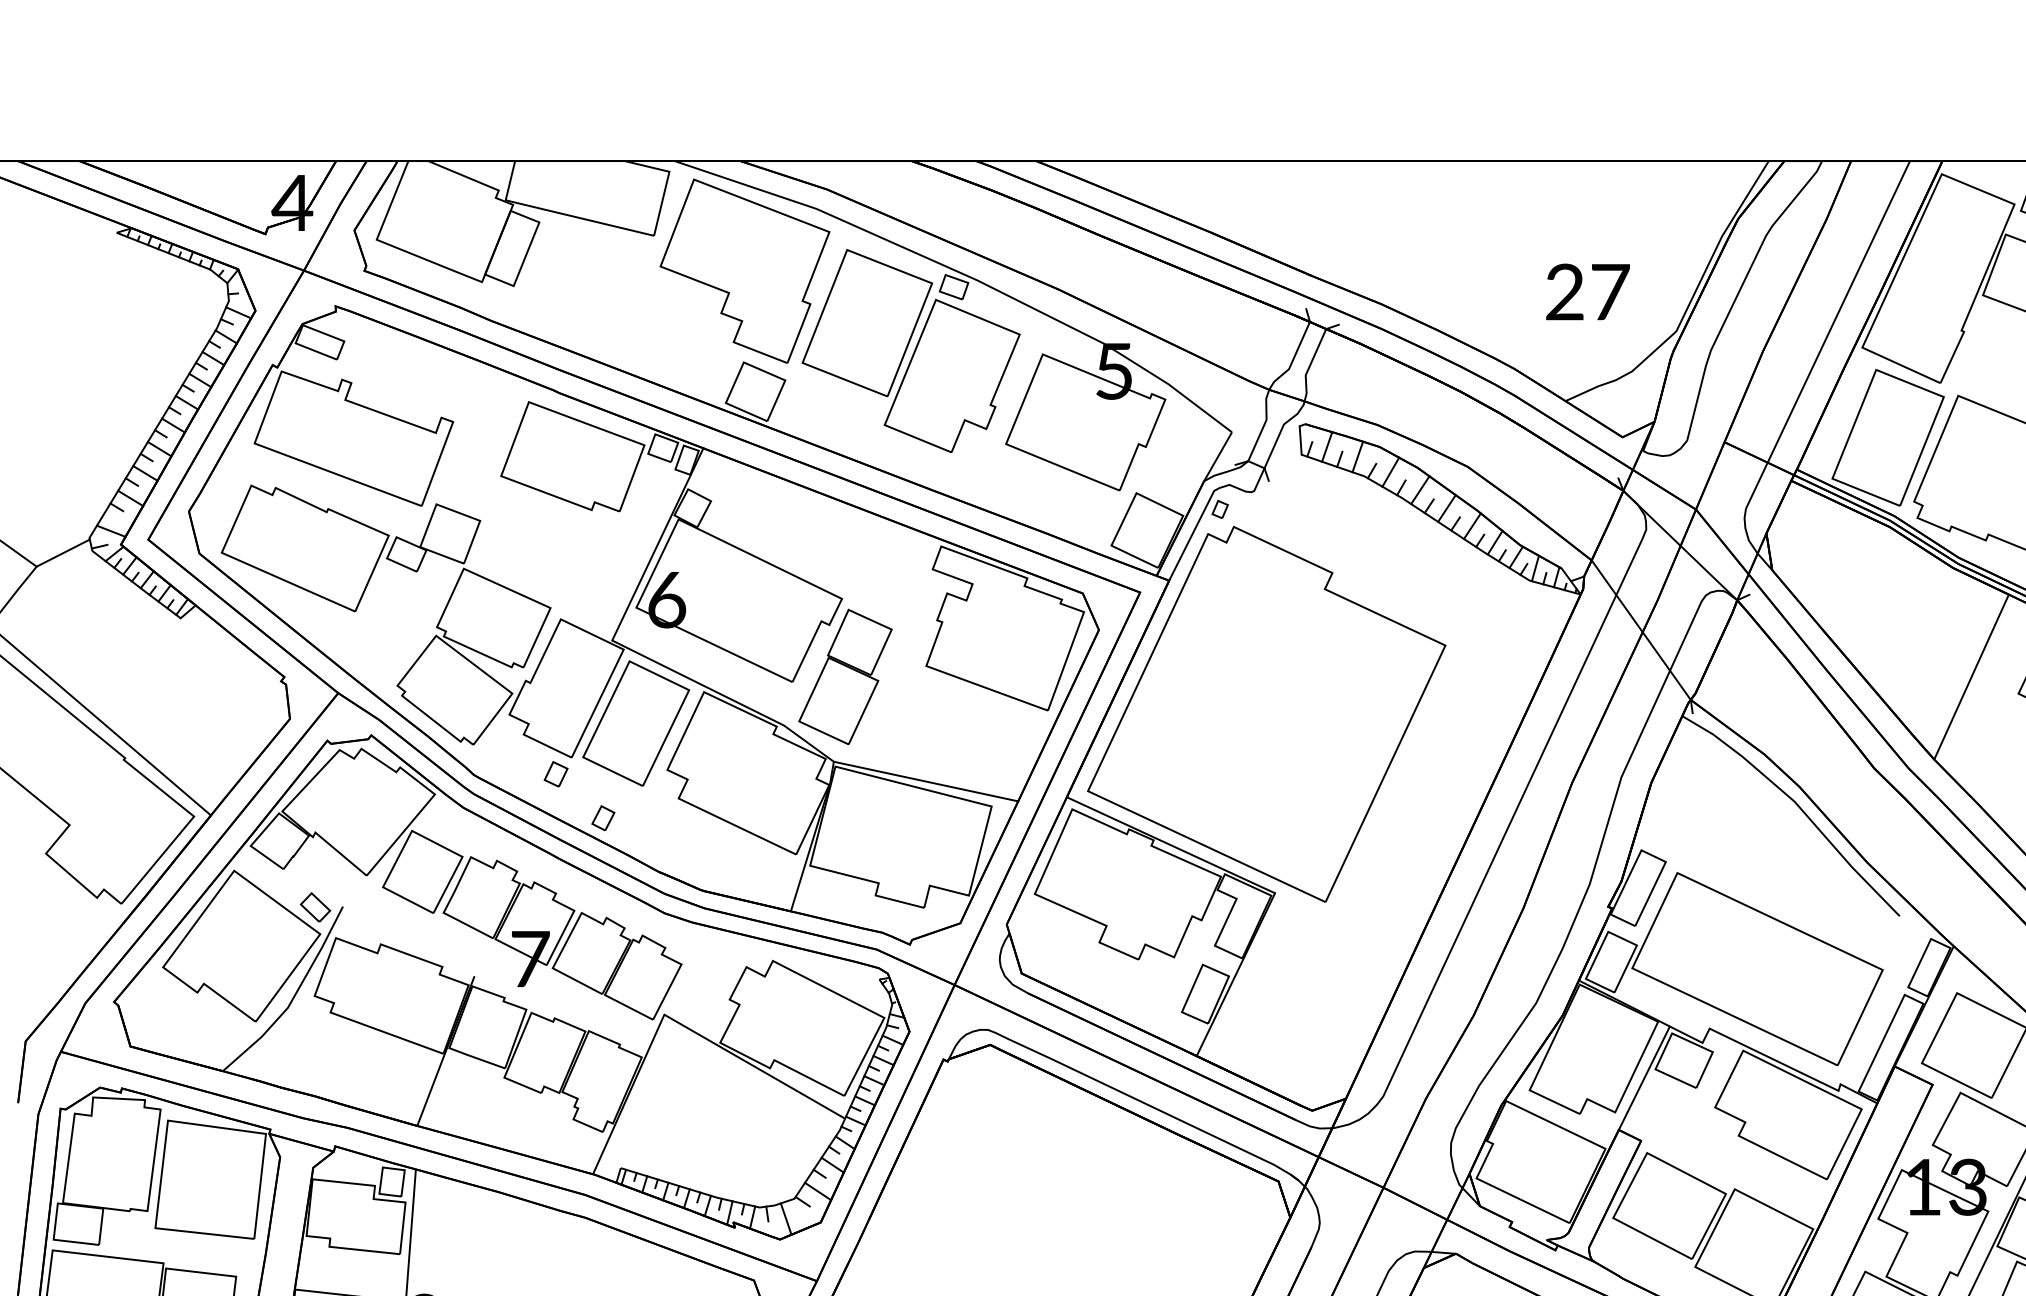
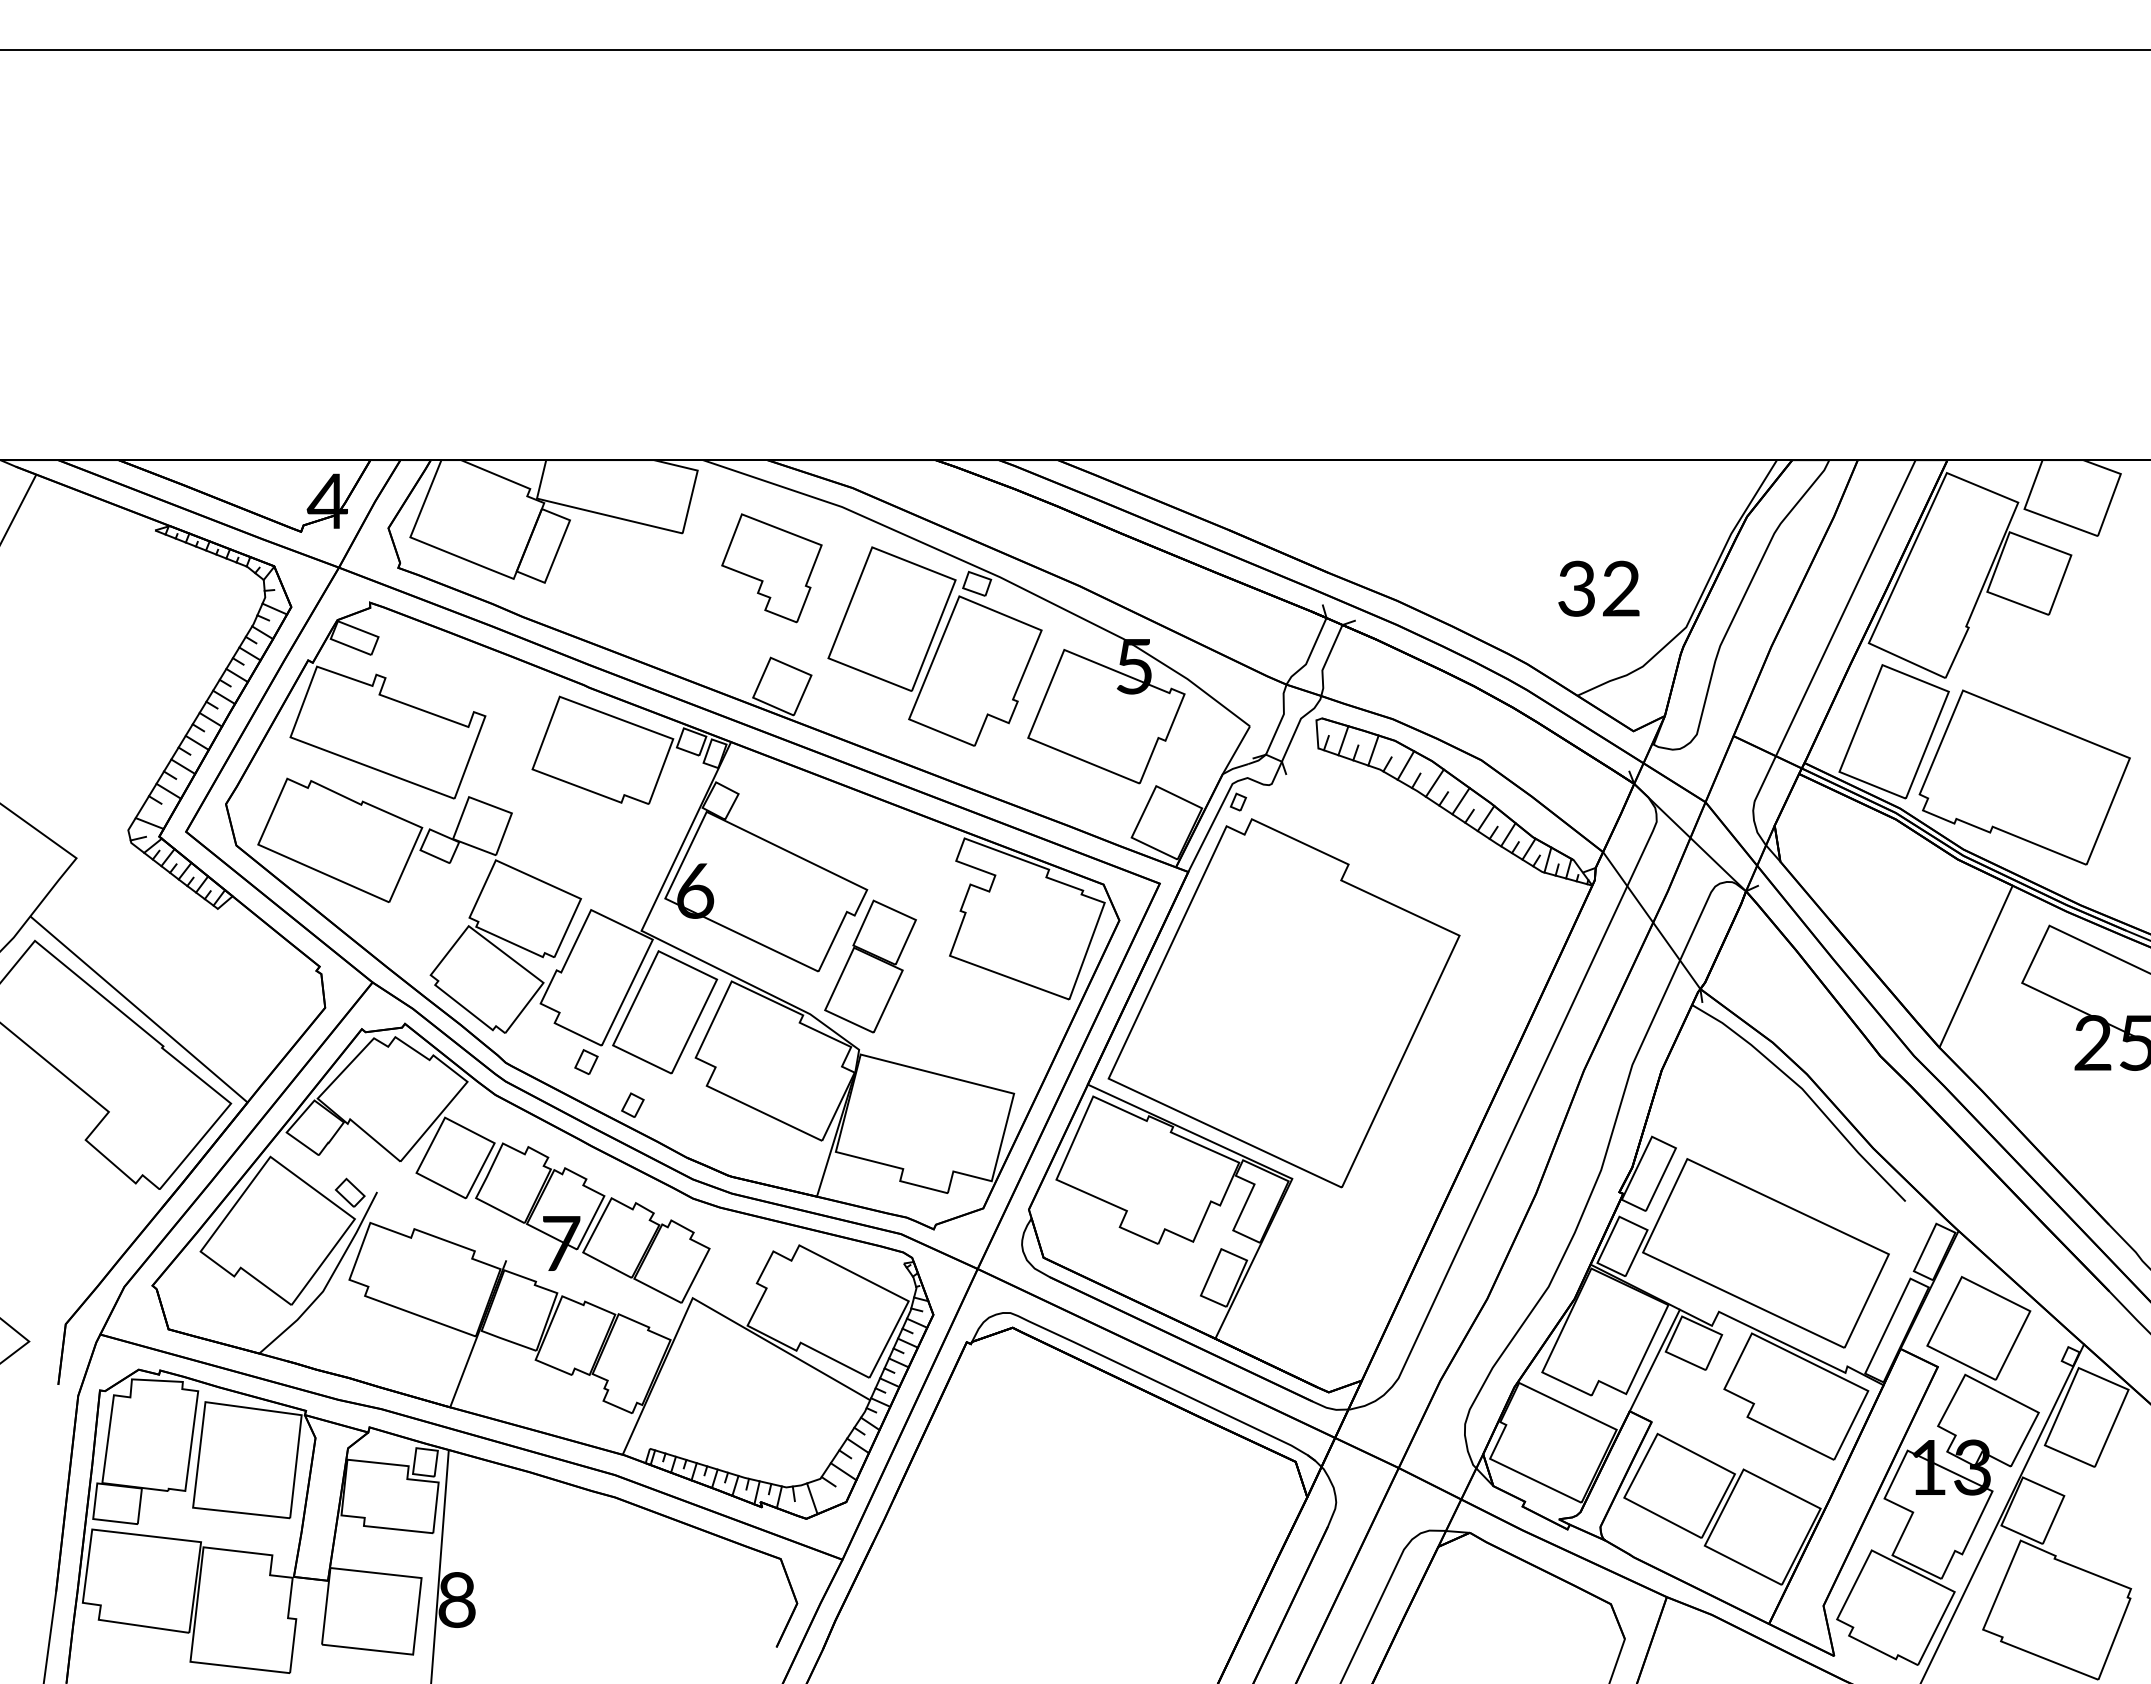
part: (744, 271) -> (771, 568), size x0.6
text: (1587, 291) -> (1599, 588), 27 -> 32
line: (63, 552) -> (102, 844), removed
line: (925, 780) -> (949, 1068), removed

